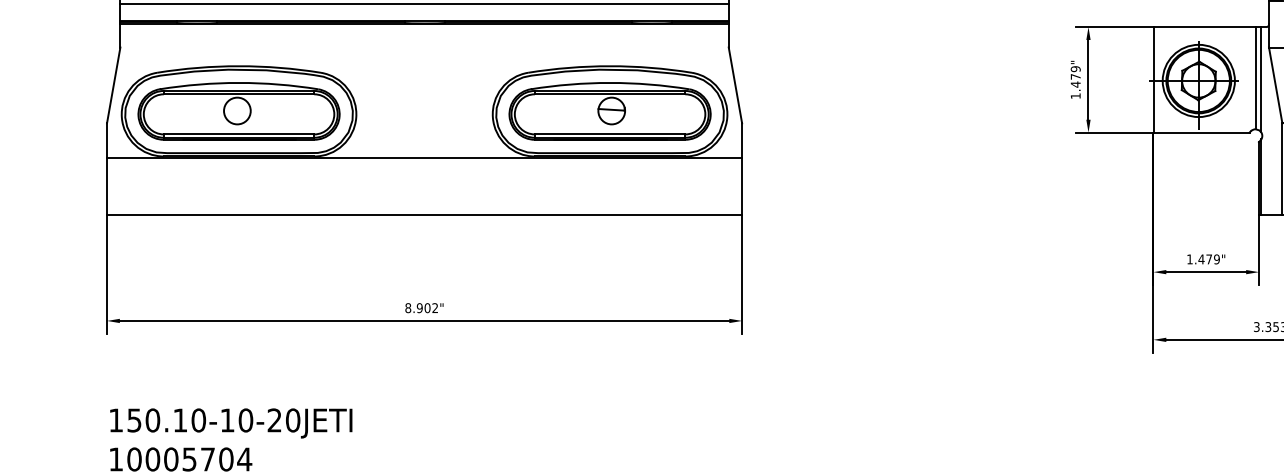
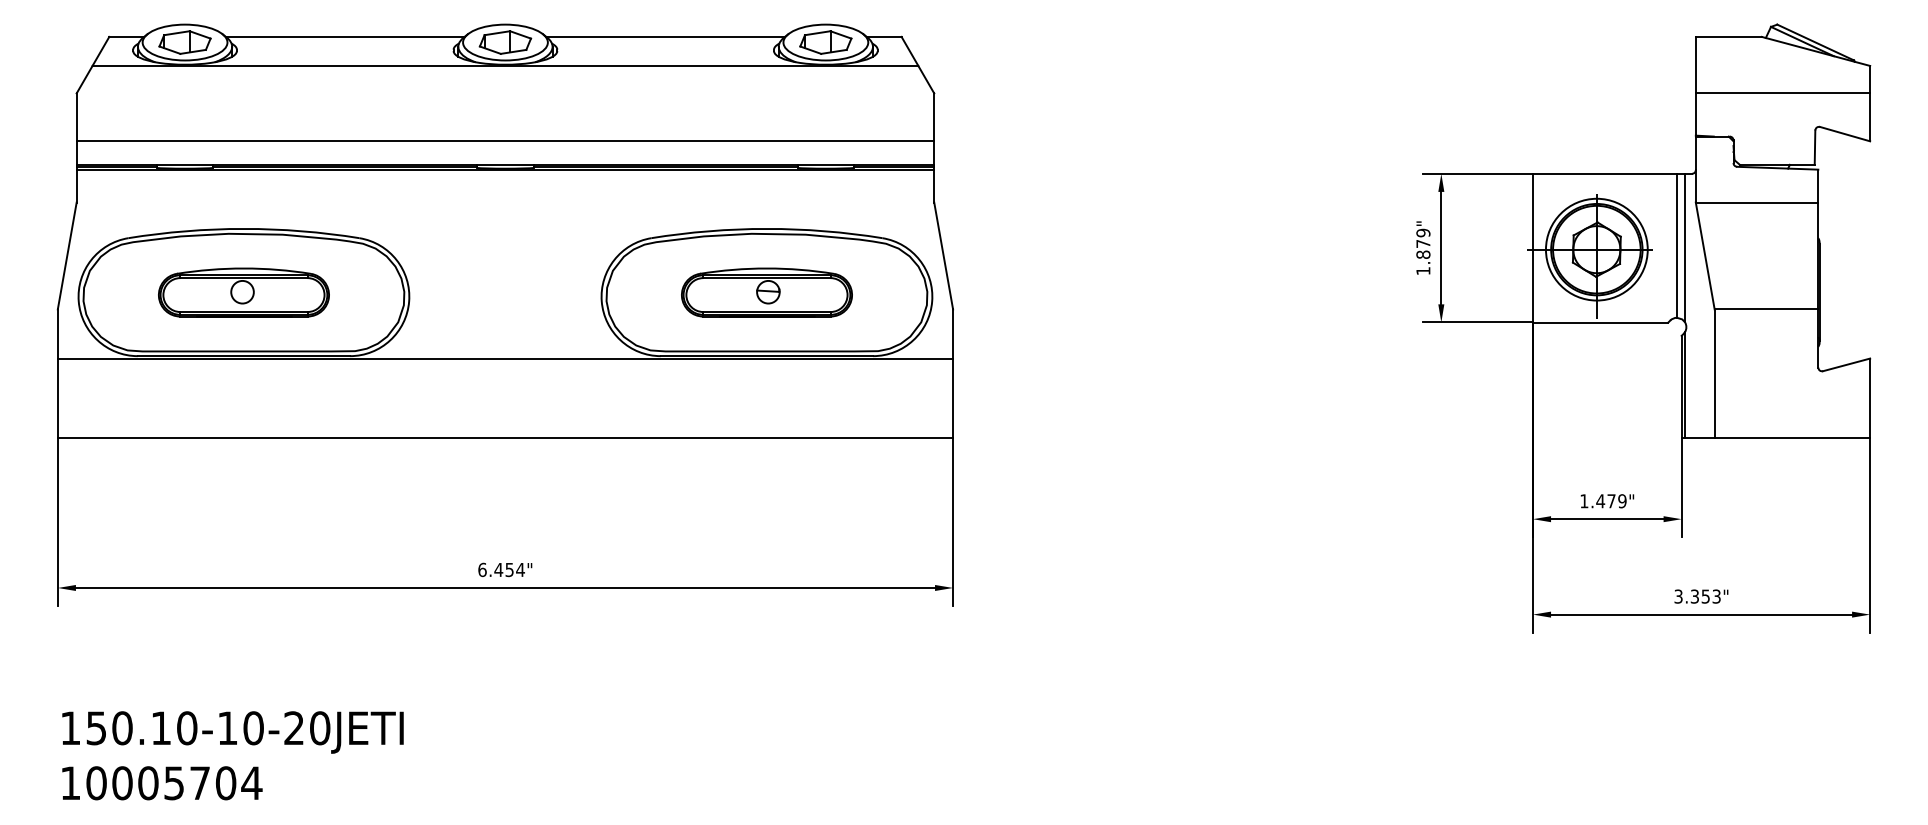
text: (1075, 84) -> (1423, 254), 1.479" -> 1.879"
part: (238, 111) -> (243, 292), size x0.6
part: (609, 111) -> (766, 292), size x0.6
text: (421, 307) -> (501, 569), 8.902" -> 6.454"

